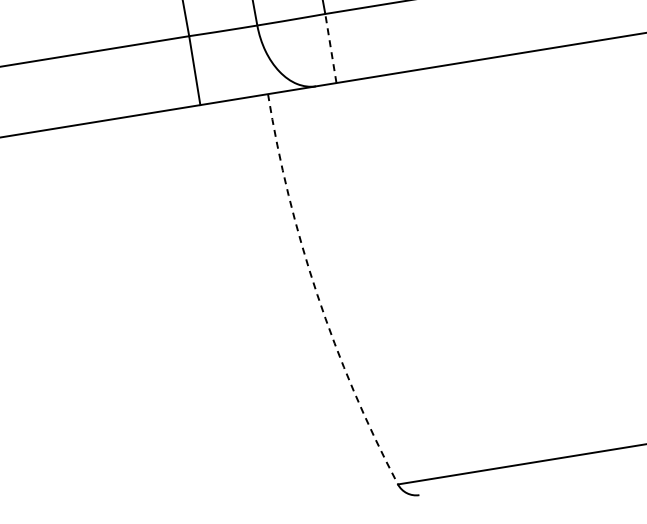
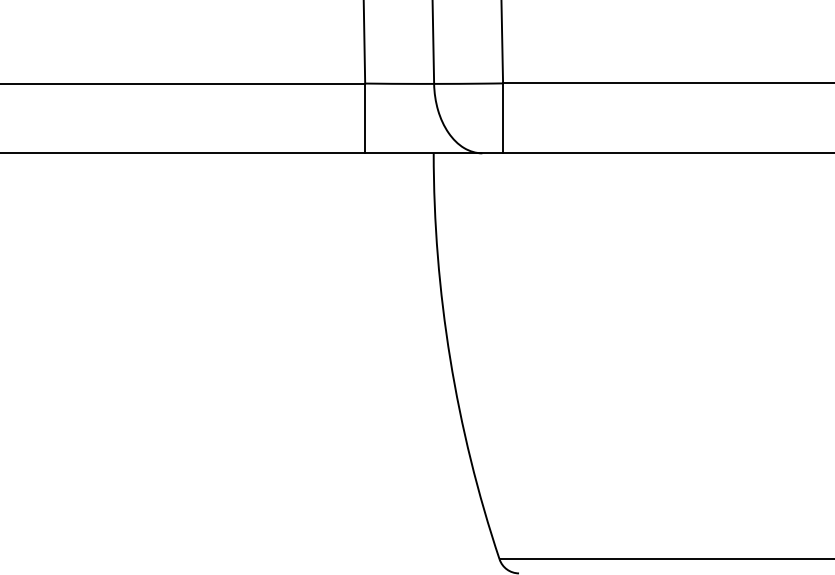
line: (331, 48) -> (503, 118), dashed -> solid
arc: (317, 294) -> (450, 359), dashed -> solid

